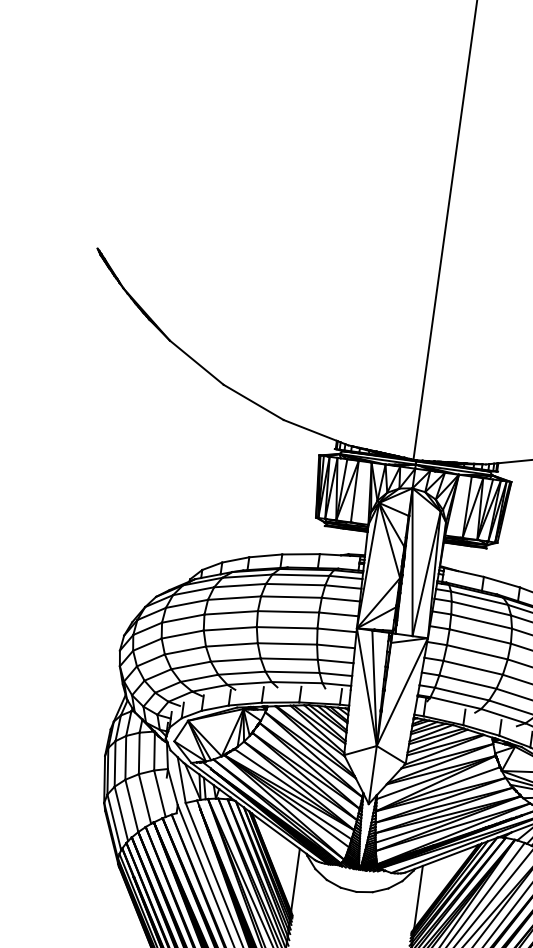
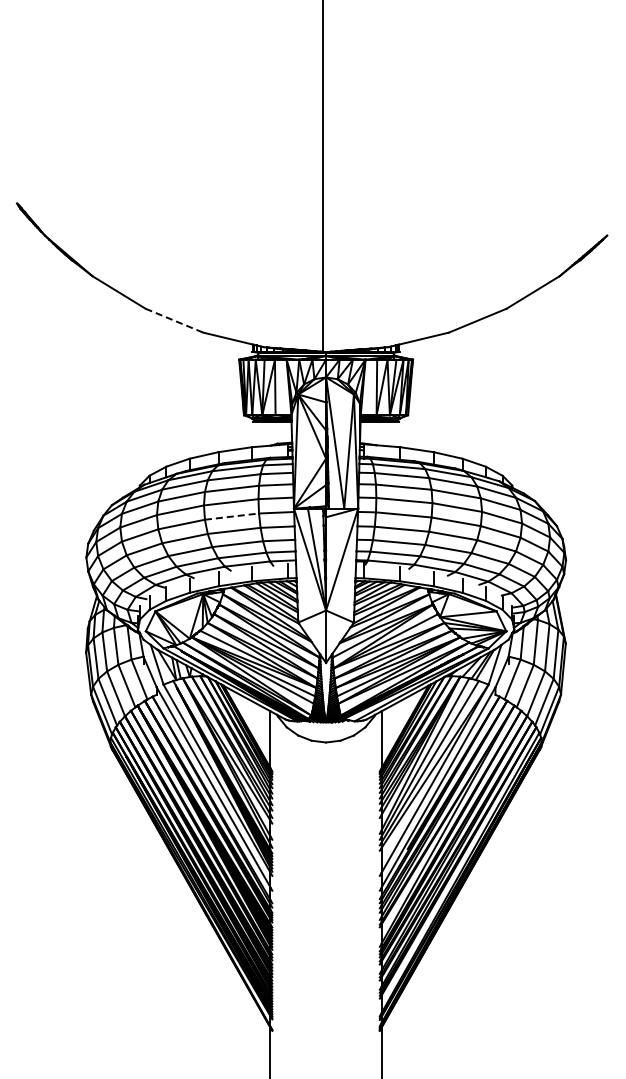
line: (253, 402) -> (174, 320), solid -> dashed
line: (287, 627) -> (232, 516), solid -> dashed

